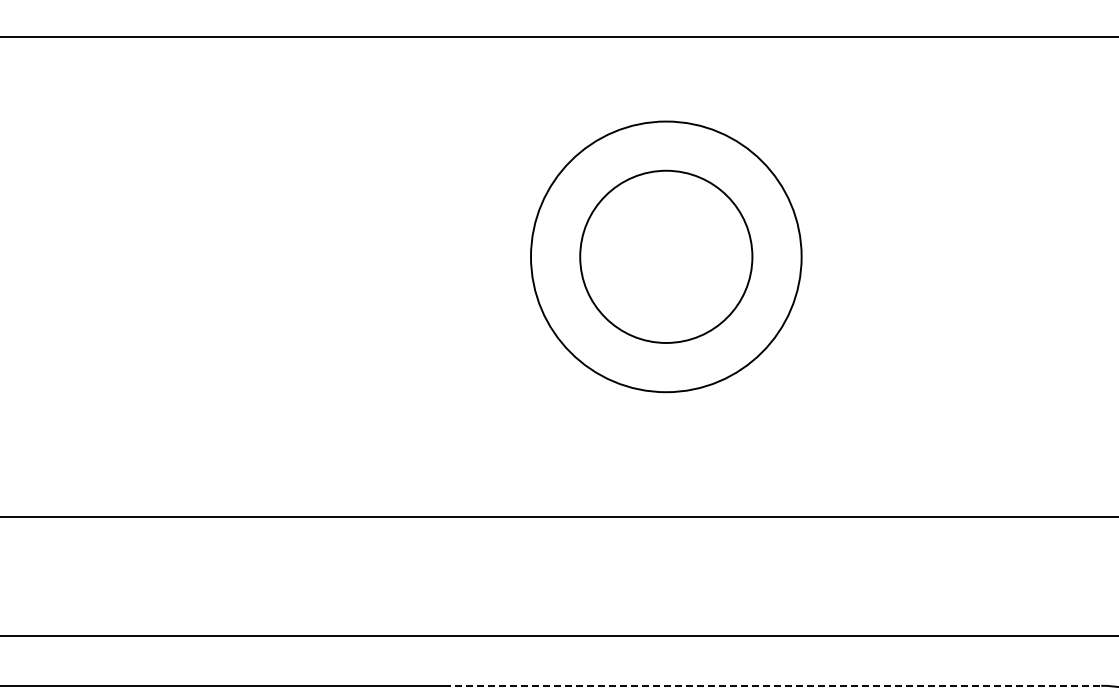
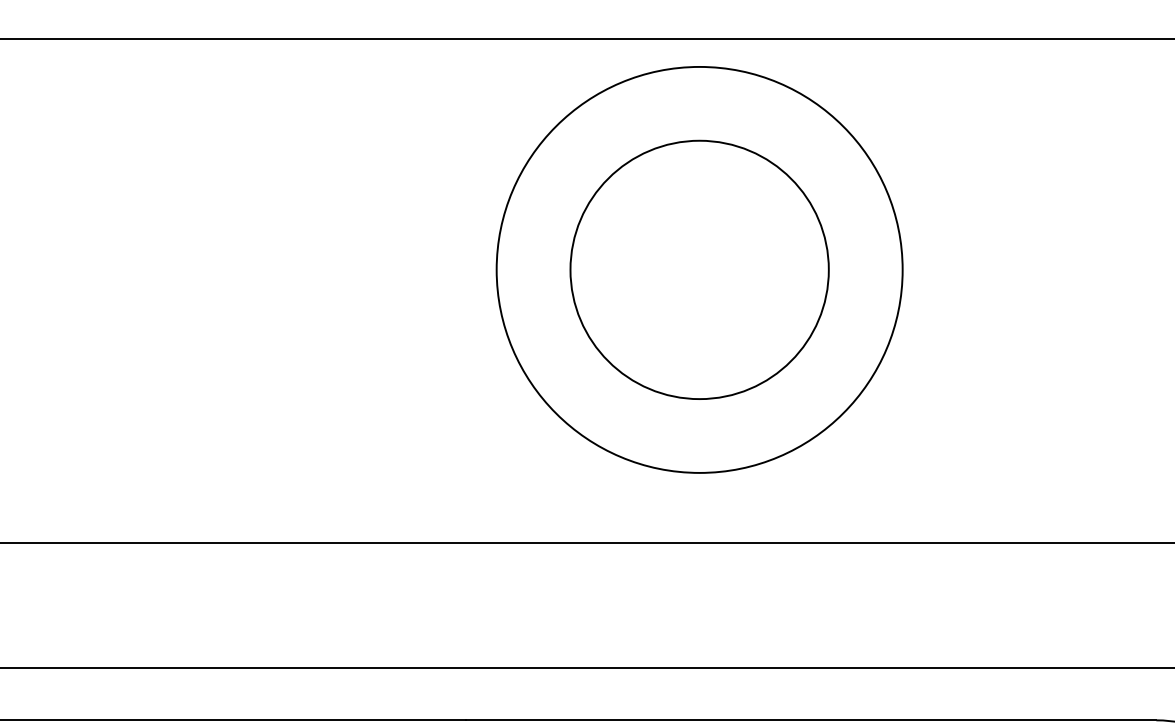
circle: (666, 256) -> (699, 269), size x1.43
circle: (666, 256) -> (699, 269), size x1.43
line: (772, 685) -> (811, 720), dashed -> solid

